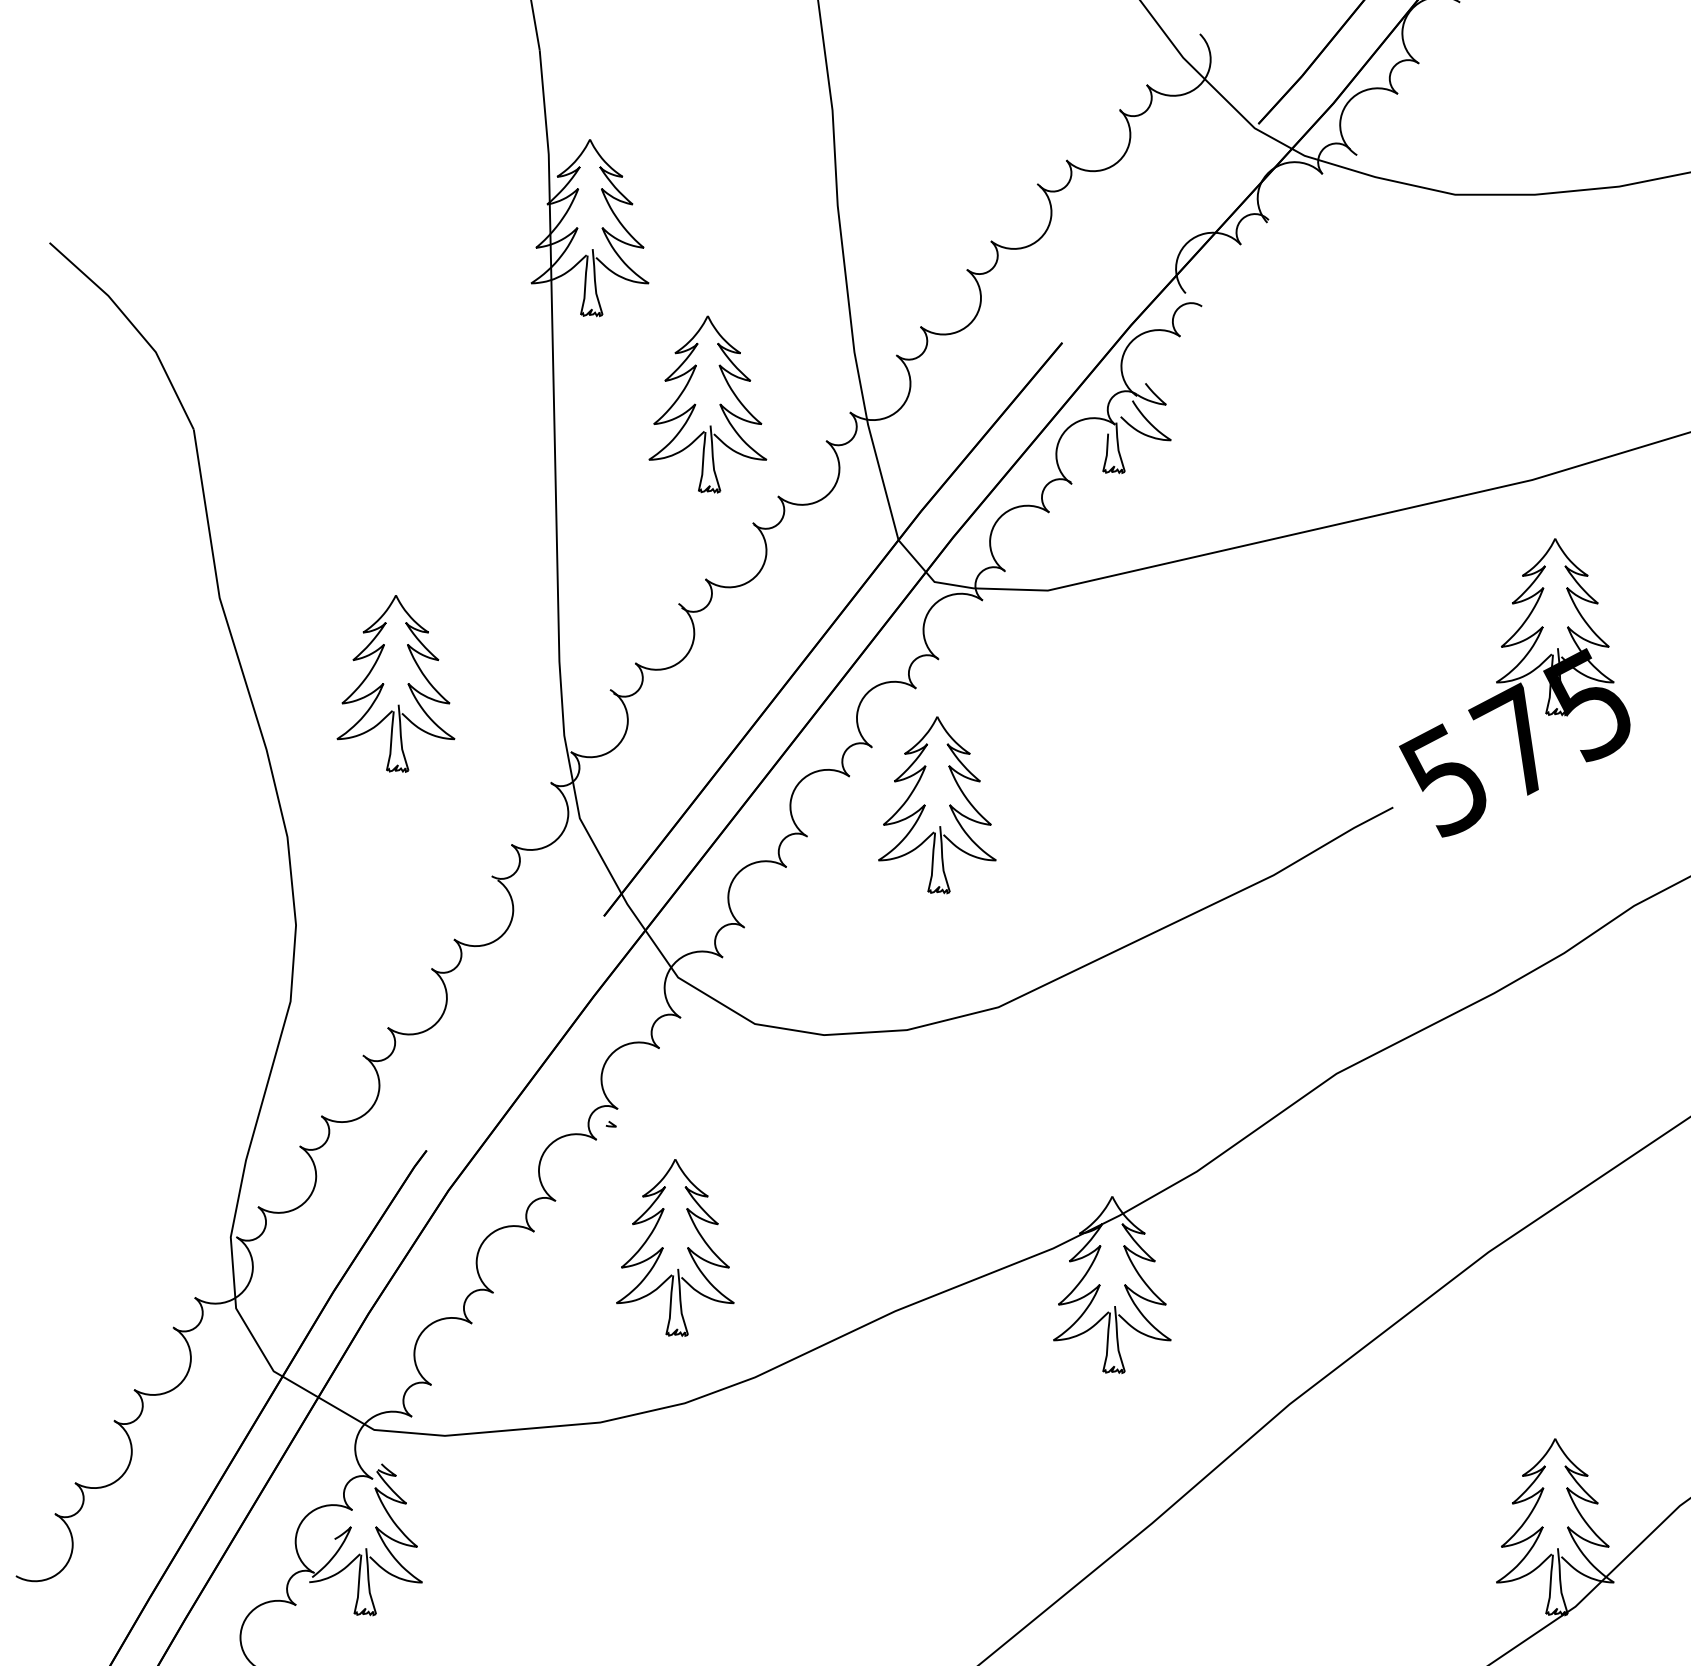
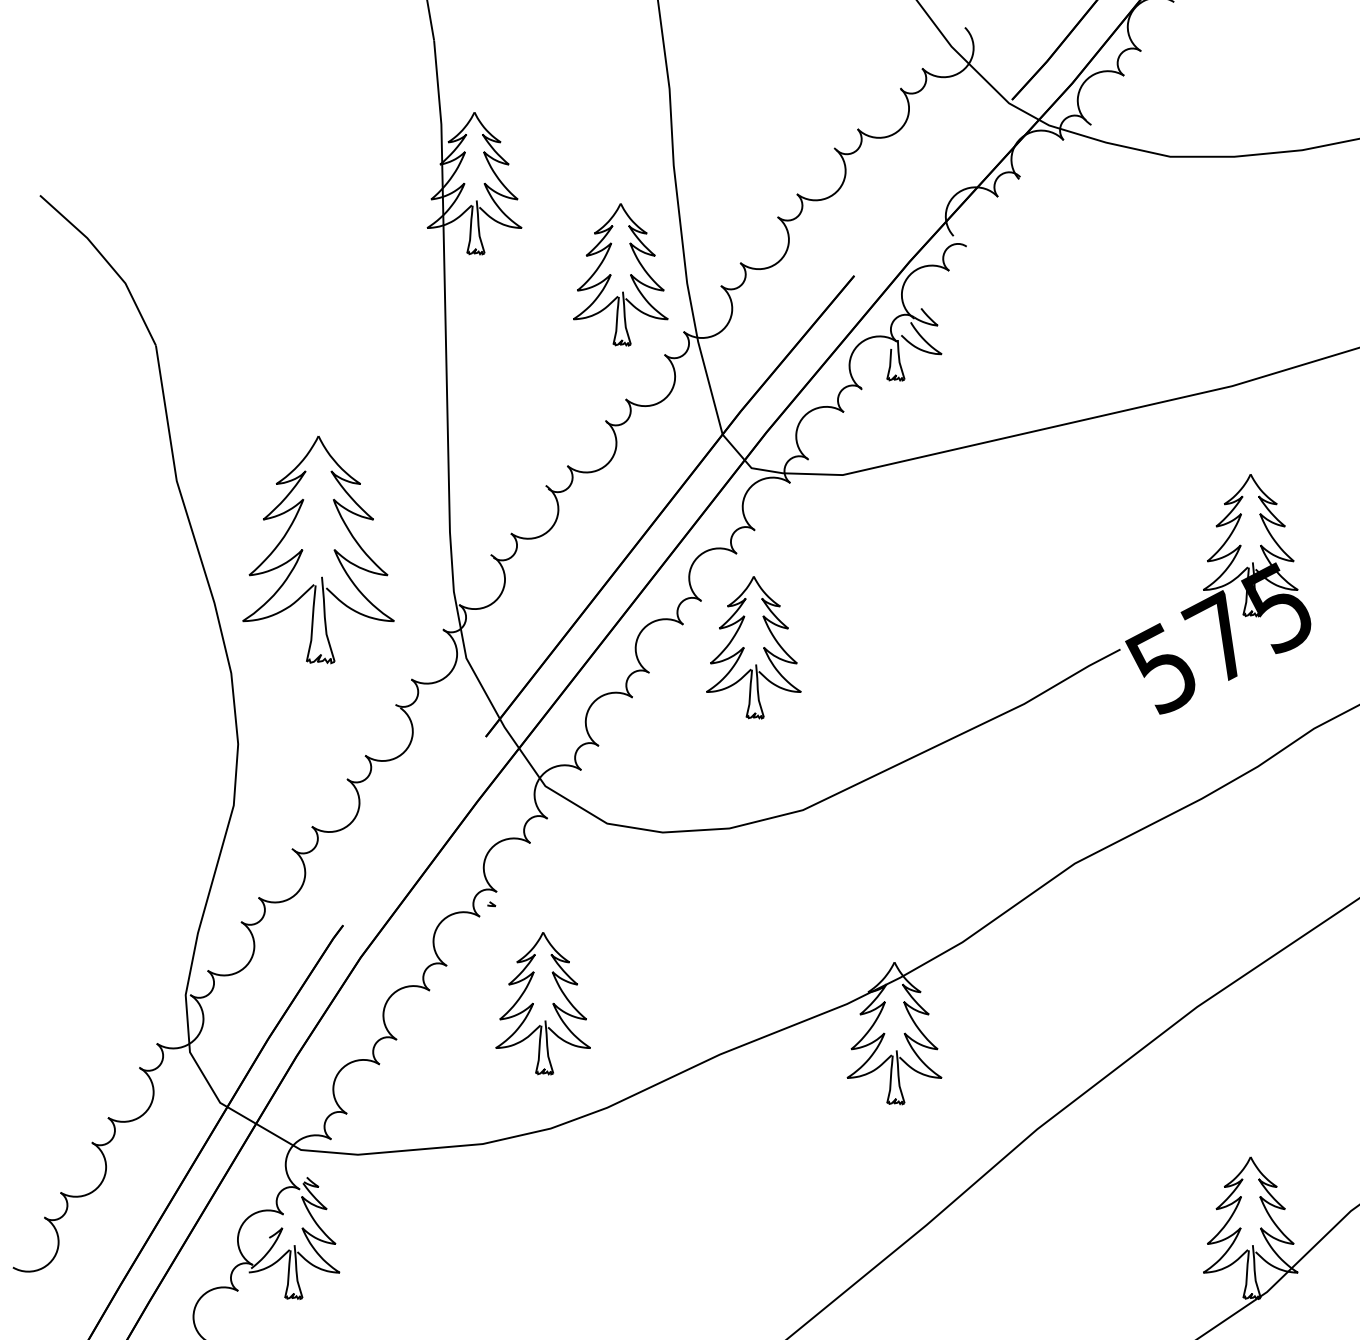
part: (707, 404) -> (620, 274), moved
part: (395, 683) -> (318, 549), size x1.6
part: (1514, 687) -> (1217, 594), moved

